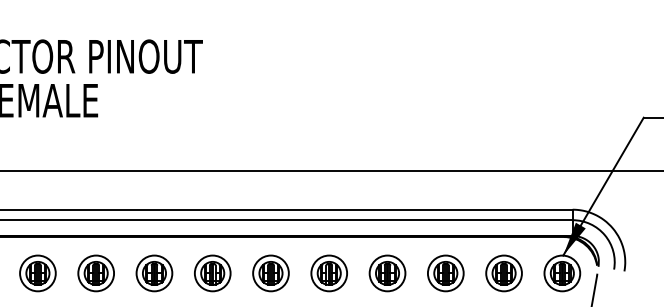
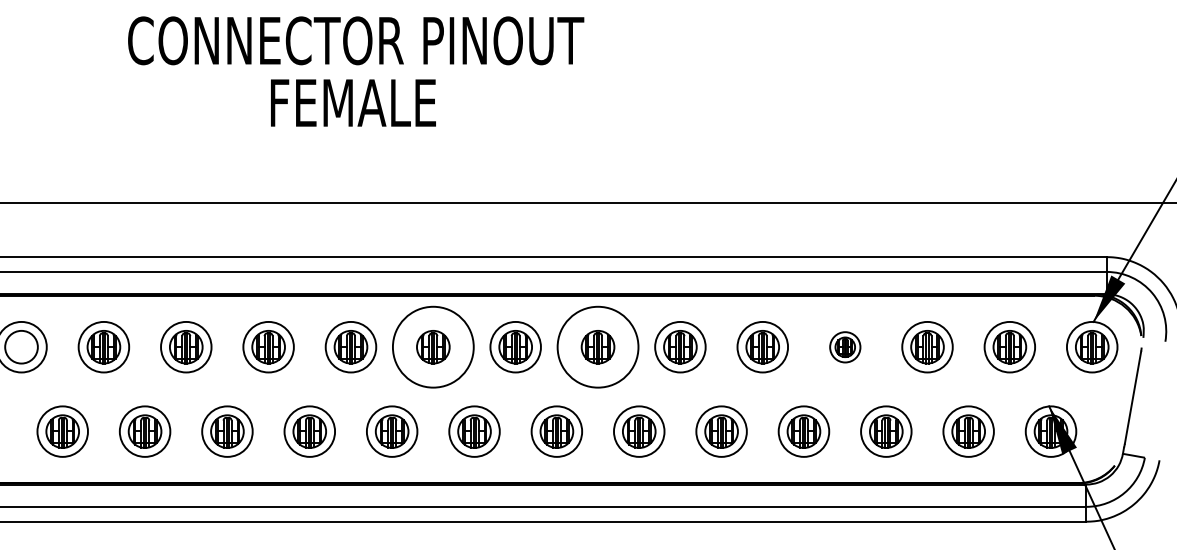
circle: (96, 272) -> (433, 346), size x1.6
circle: (212, 272) -> (597, 346), size x1.6
part: (387, 273) -> (845, 347), size x0.6

